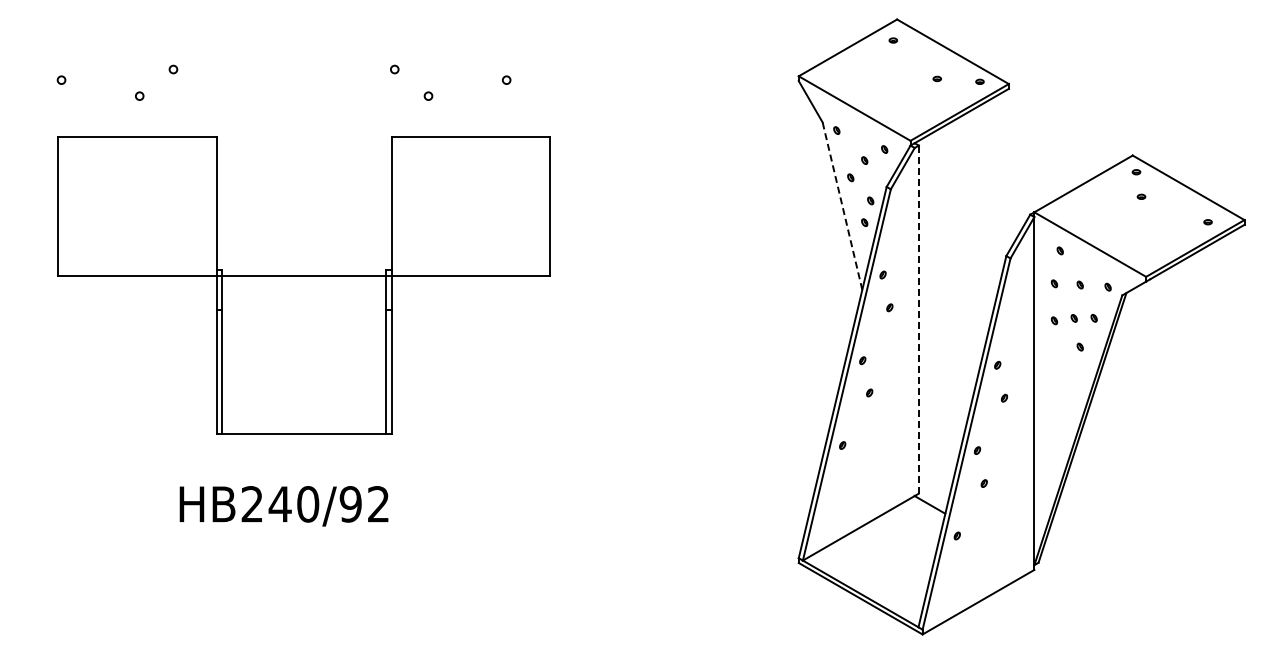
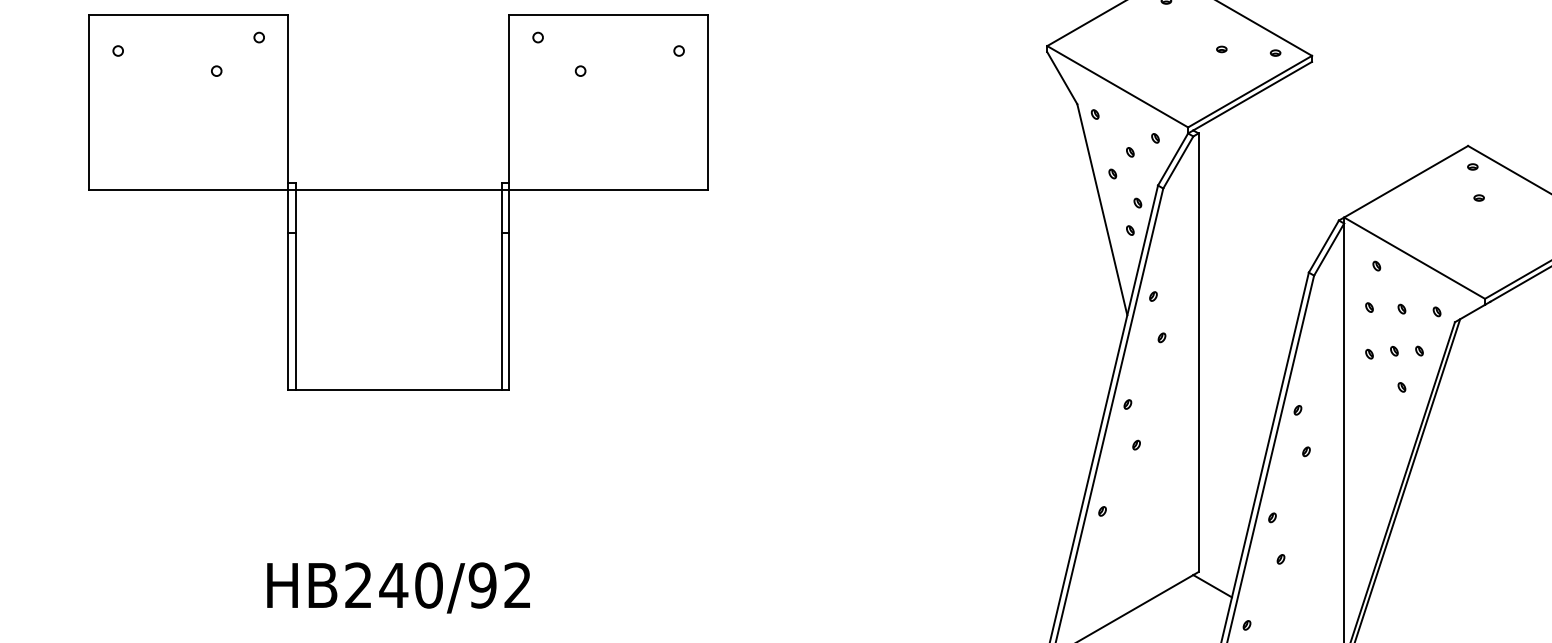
line: (842, 205) -> (1102, 208), dashed -> solid
part: (303, 285) -> (397, 202), moved
line: (918, 320) -> (1198, 353), dashed -> solid

